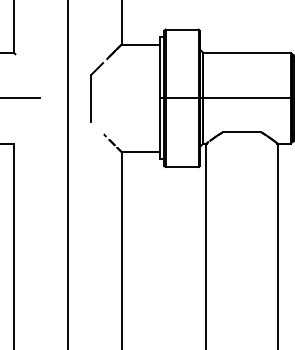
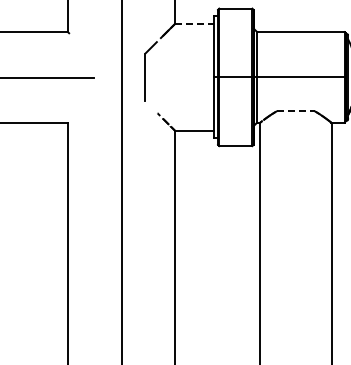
line: (141, 44) -> (195, 23), solid -> dashed
line: (241, 132) -> (295, 111), solid -> dashed

